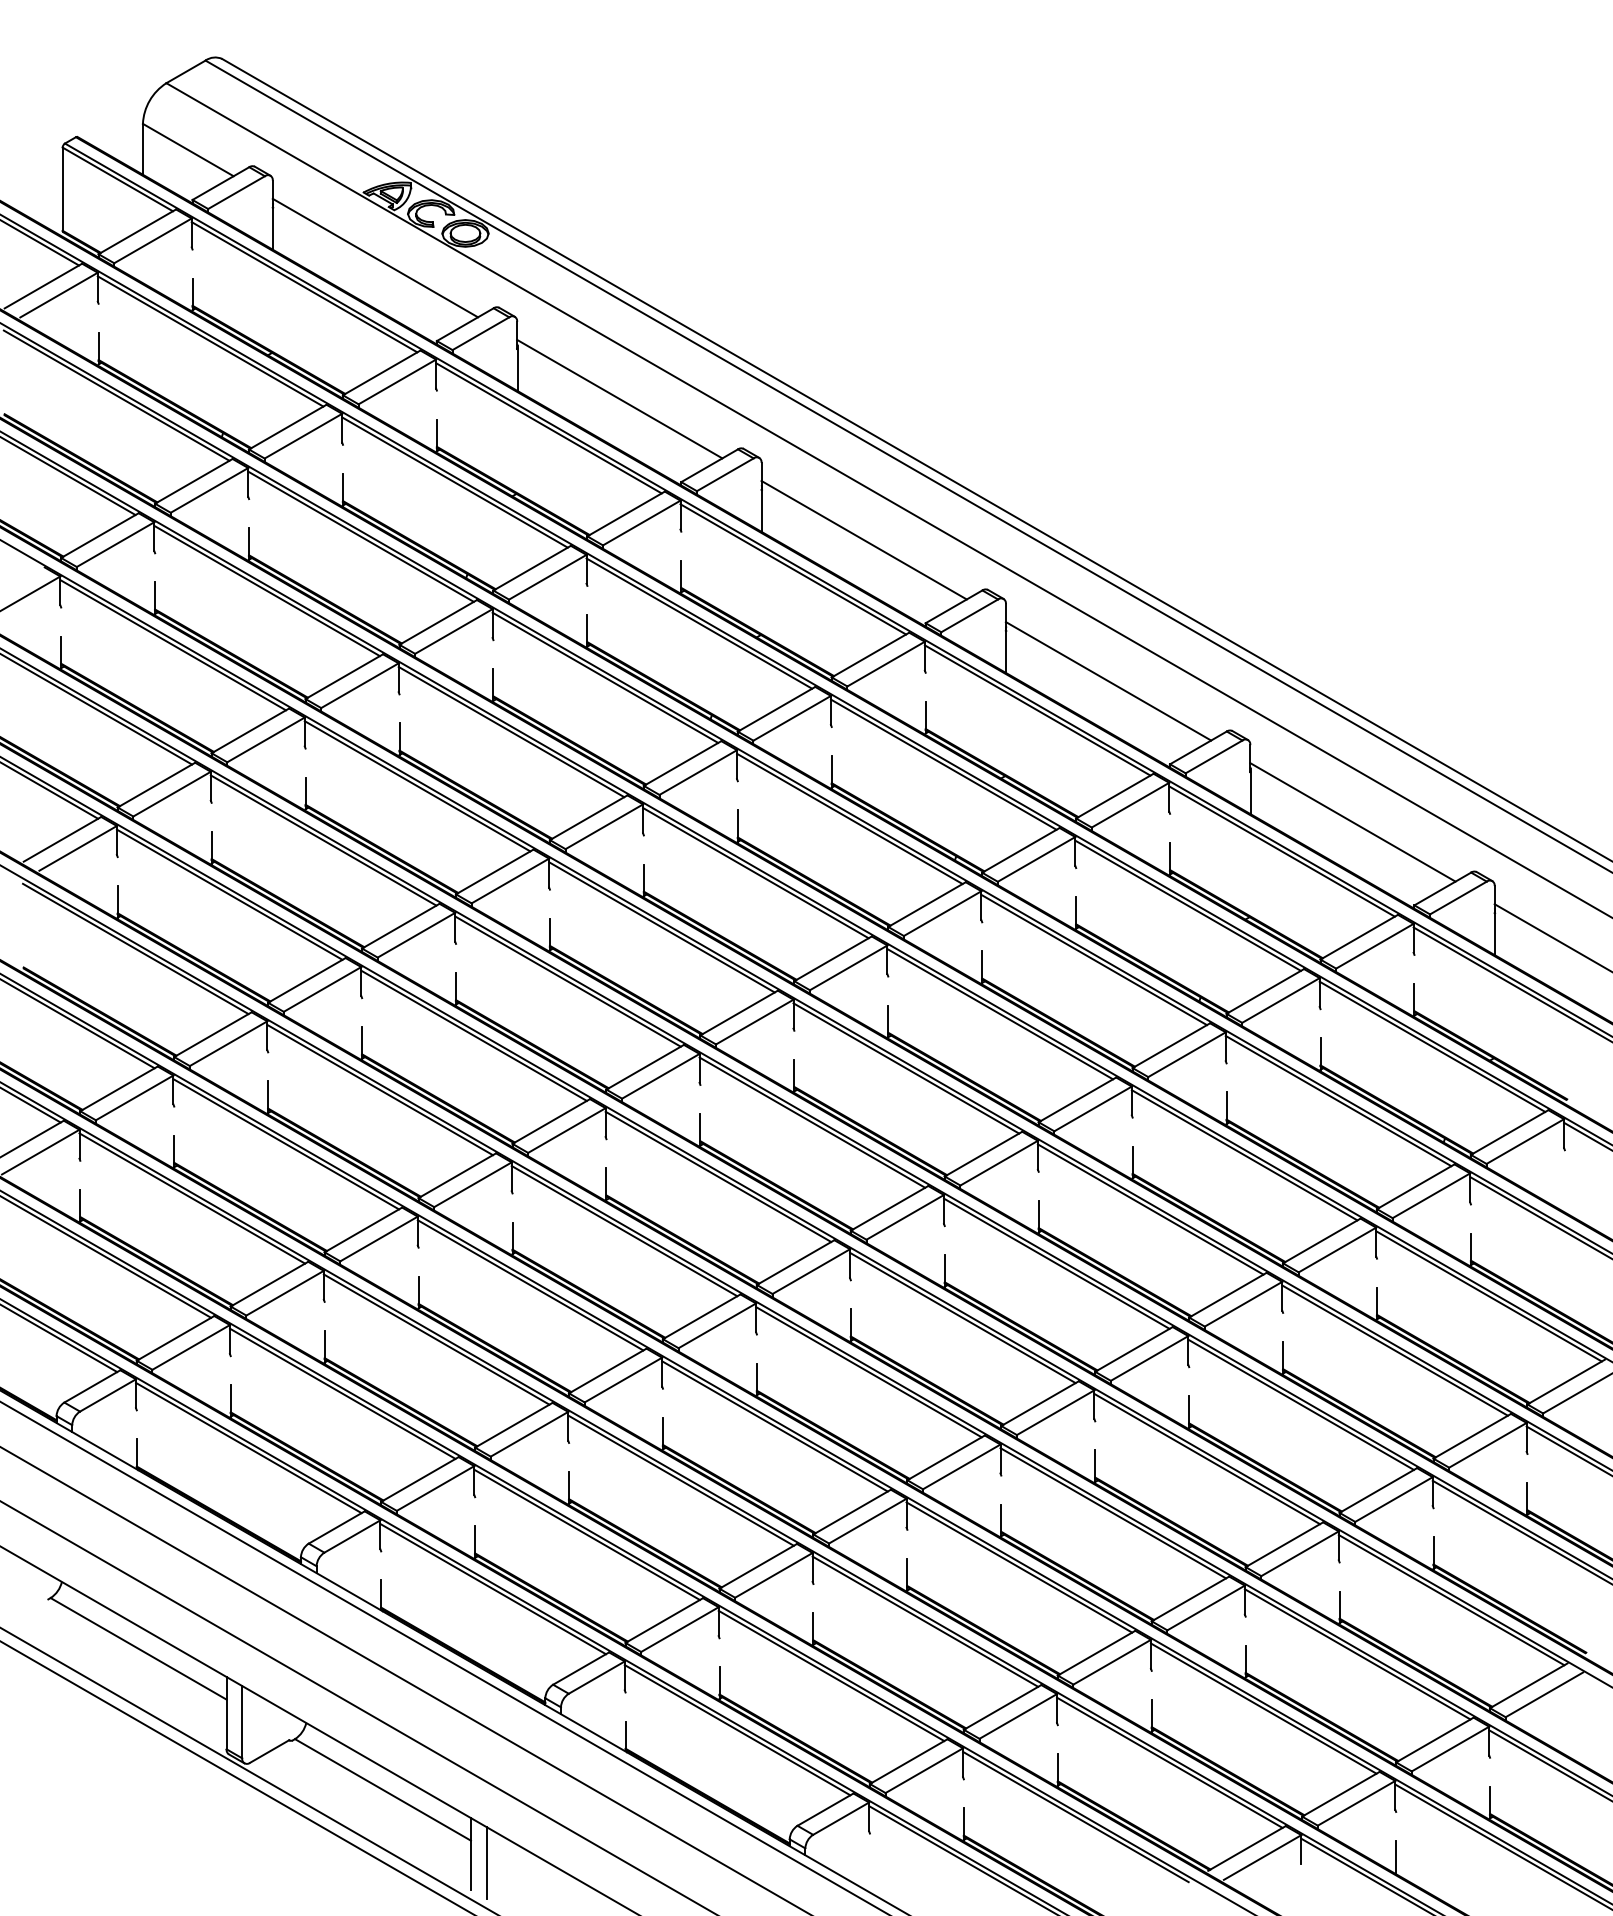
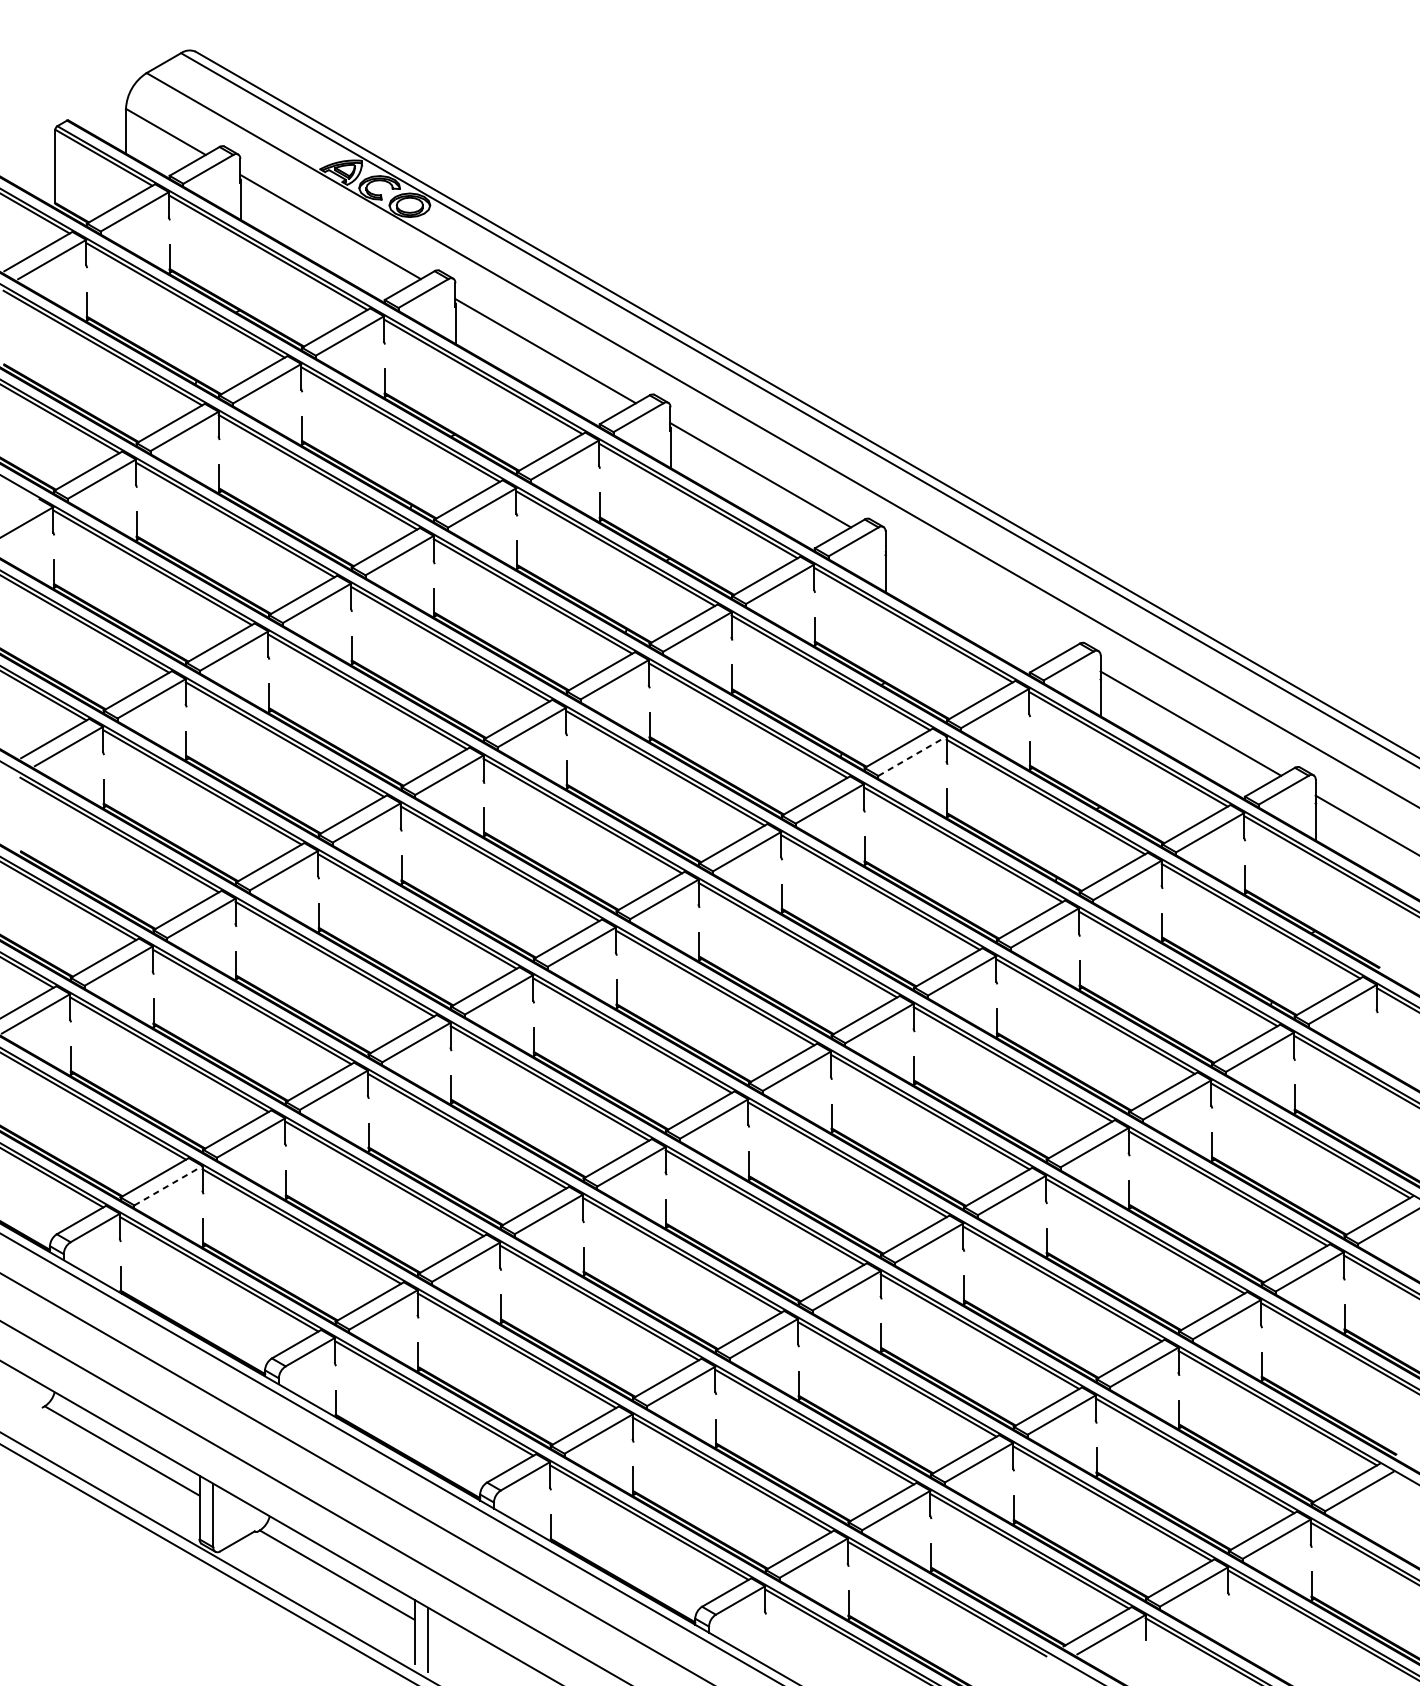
line: (1108, 681) -> (975, 599), removed
line: (1036, 859) -> (912, 756), solid -> dashed
line: (191, 1347) -> (168, 1185), solid -> dashed
line: (1396, 1856) -> (1229, 1633), removed

